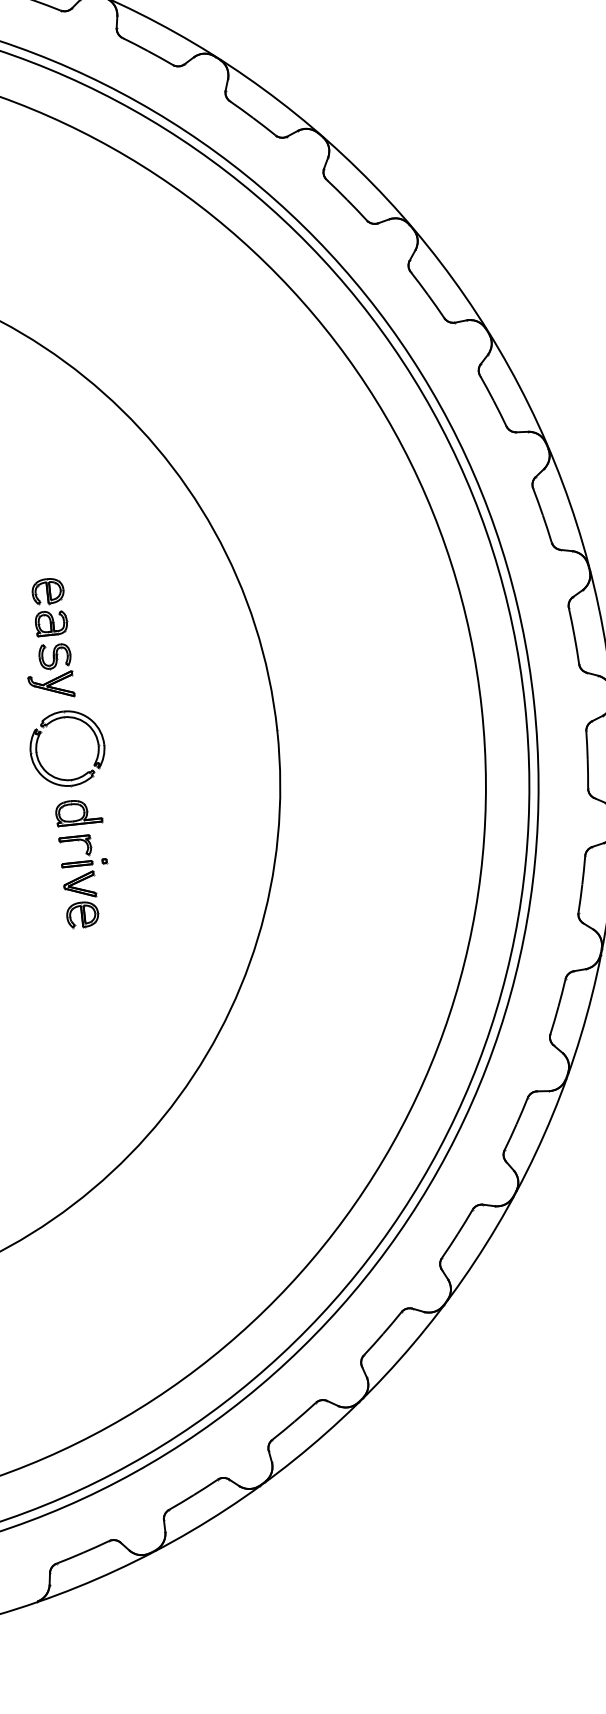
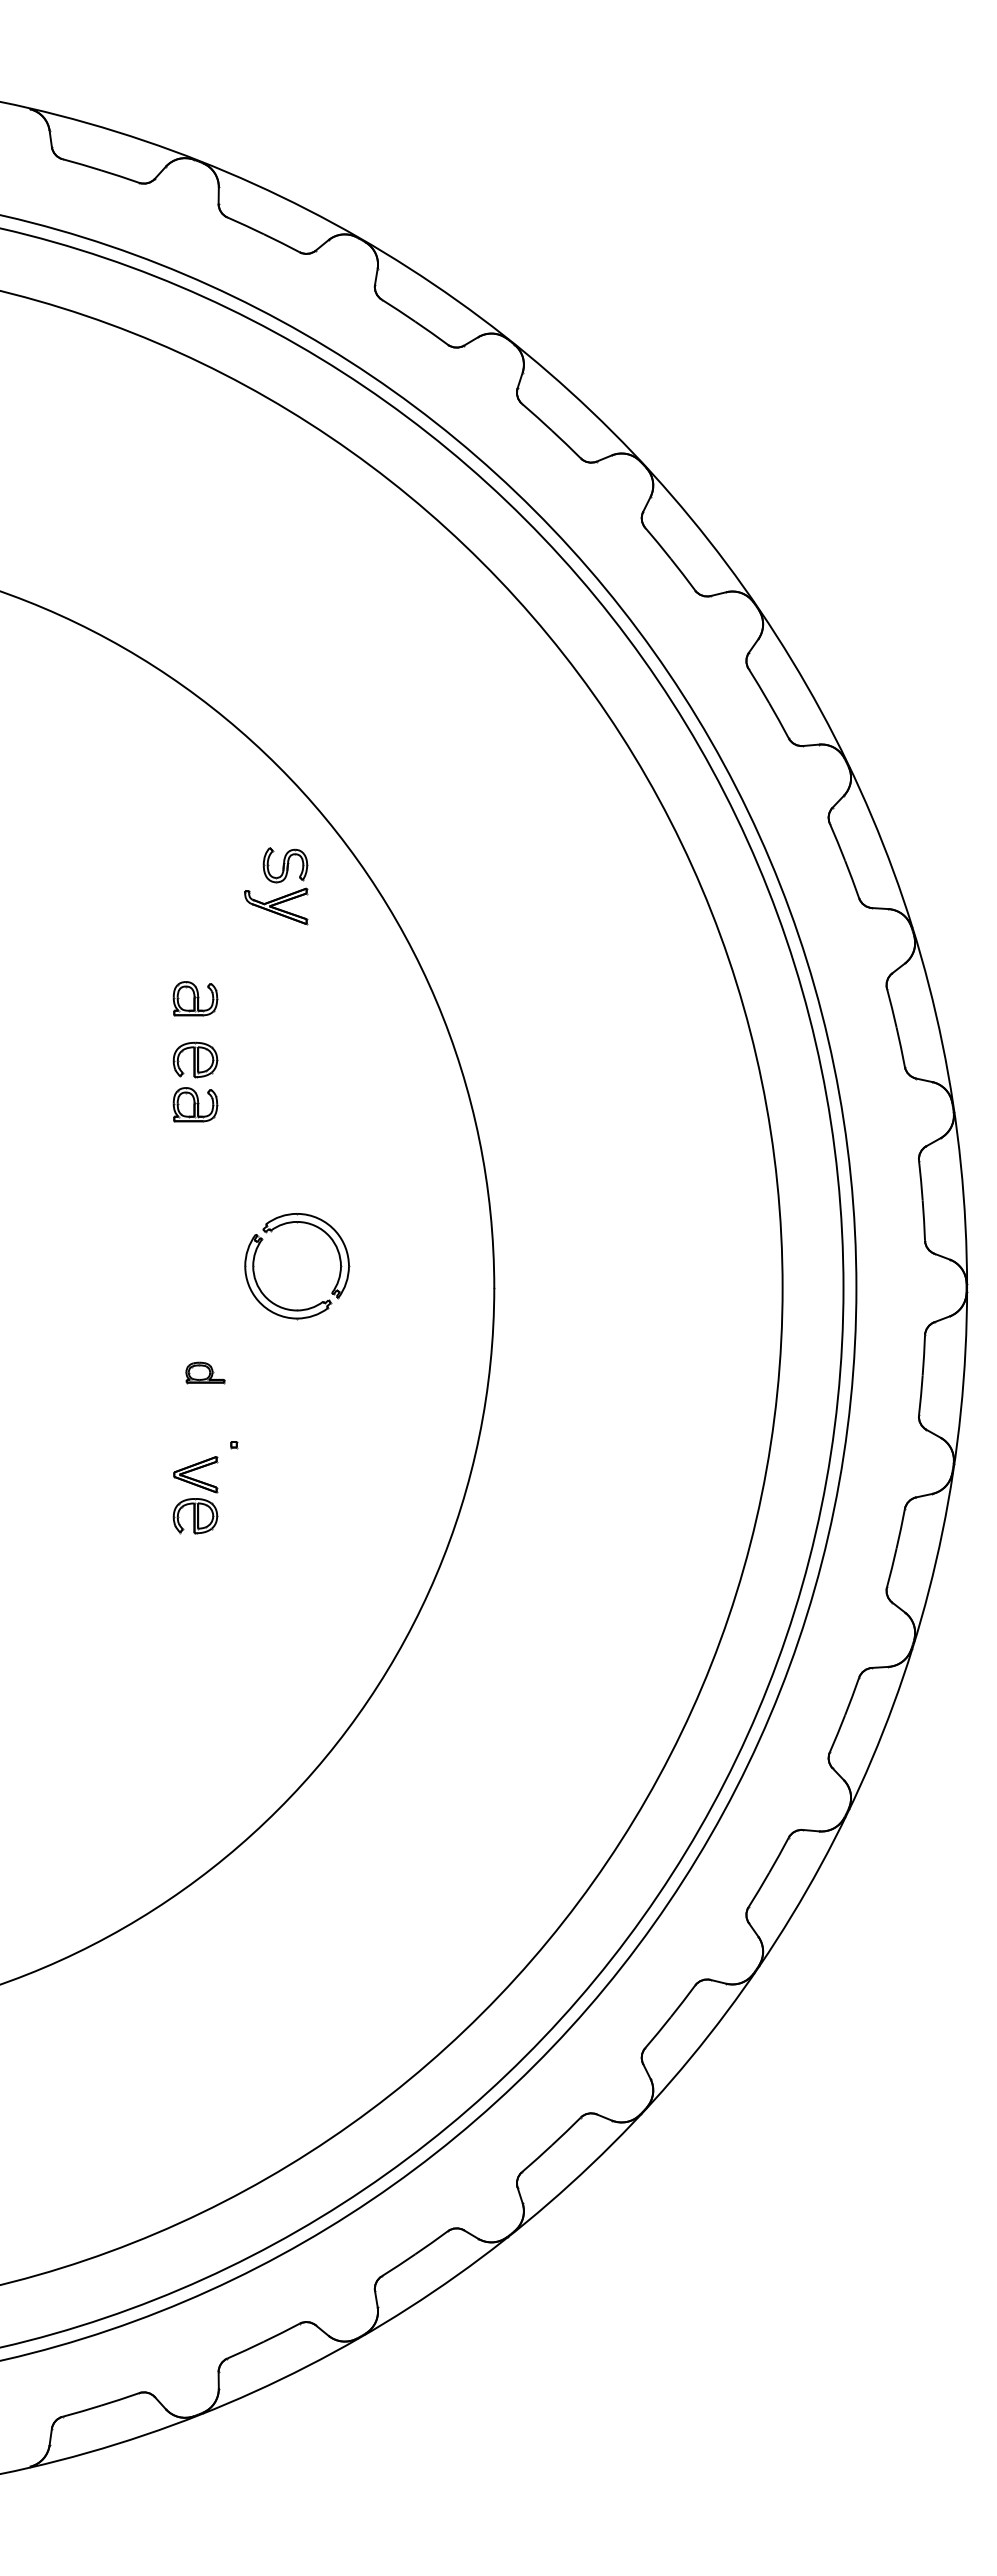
part: (43, 547) -> (195, 998), added
part: (50, 671) -> (276, 886), moved
part: (97, 755) -> (337, 1279), moved
part: (78, 812) -> (205, 1372), size x0.6
part: (86, 852) -> (209, 1429), removed

